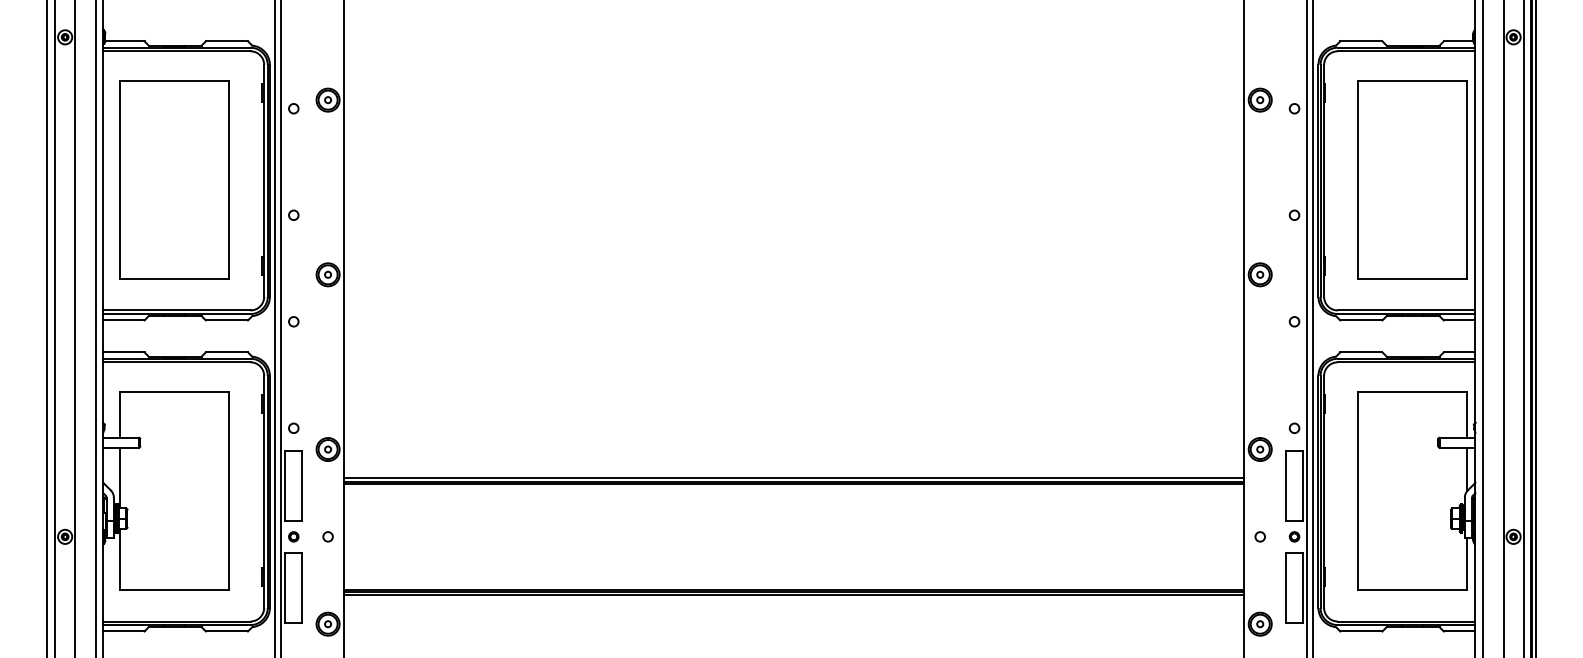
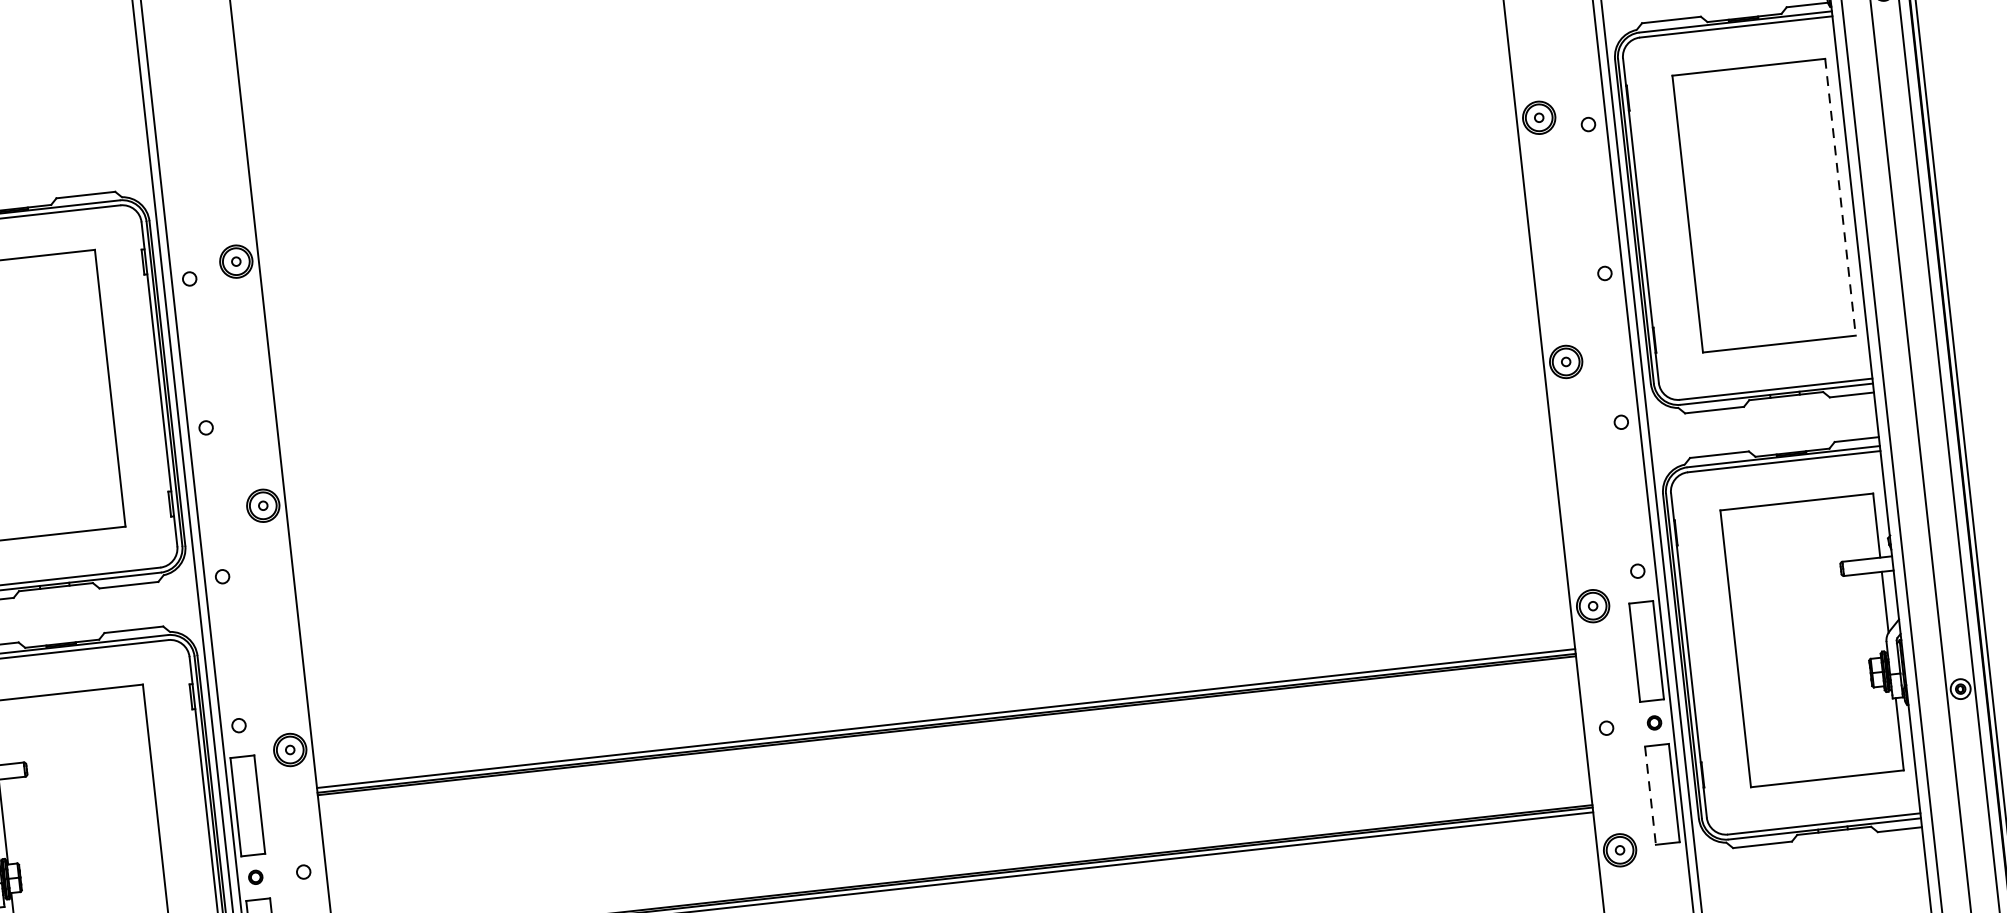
line: (1467, 180) -> (1841, 198), solid -> dashed
line: (1286, 588) -> (1651, 796), solid -> dashed

